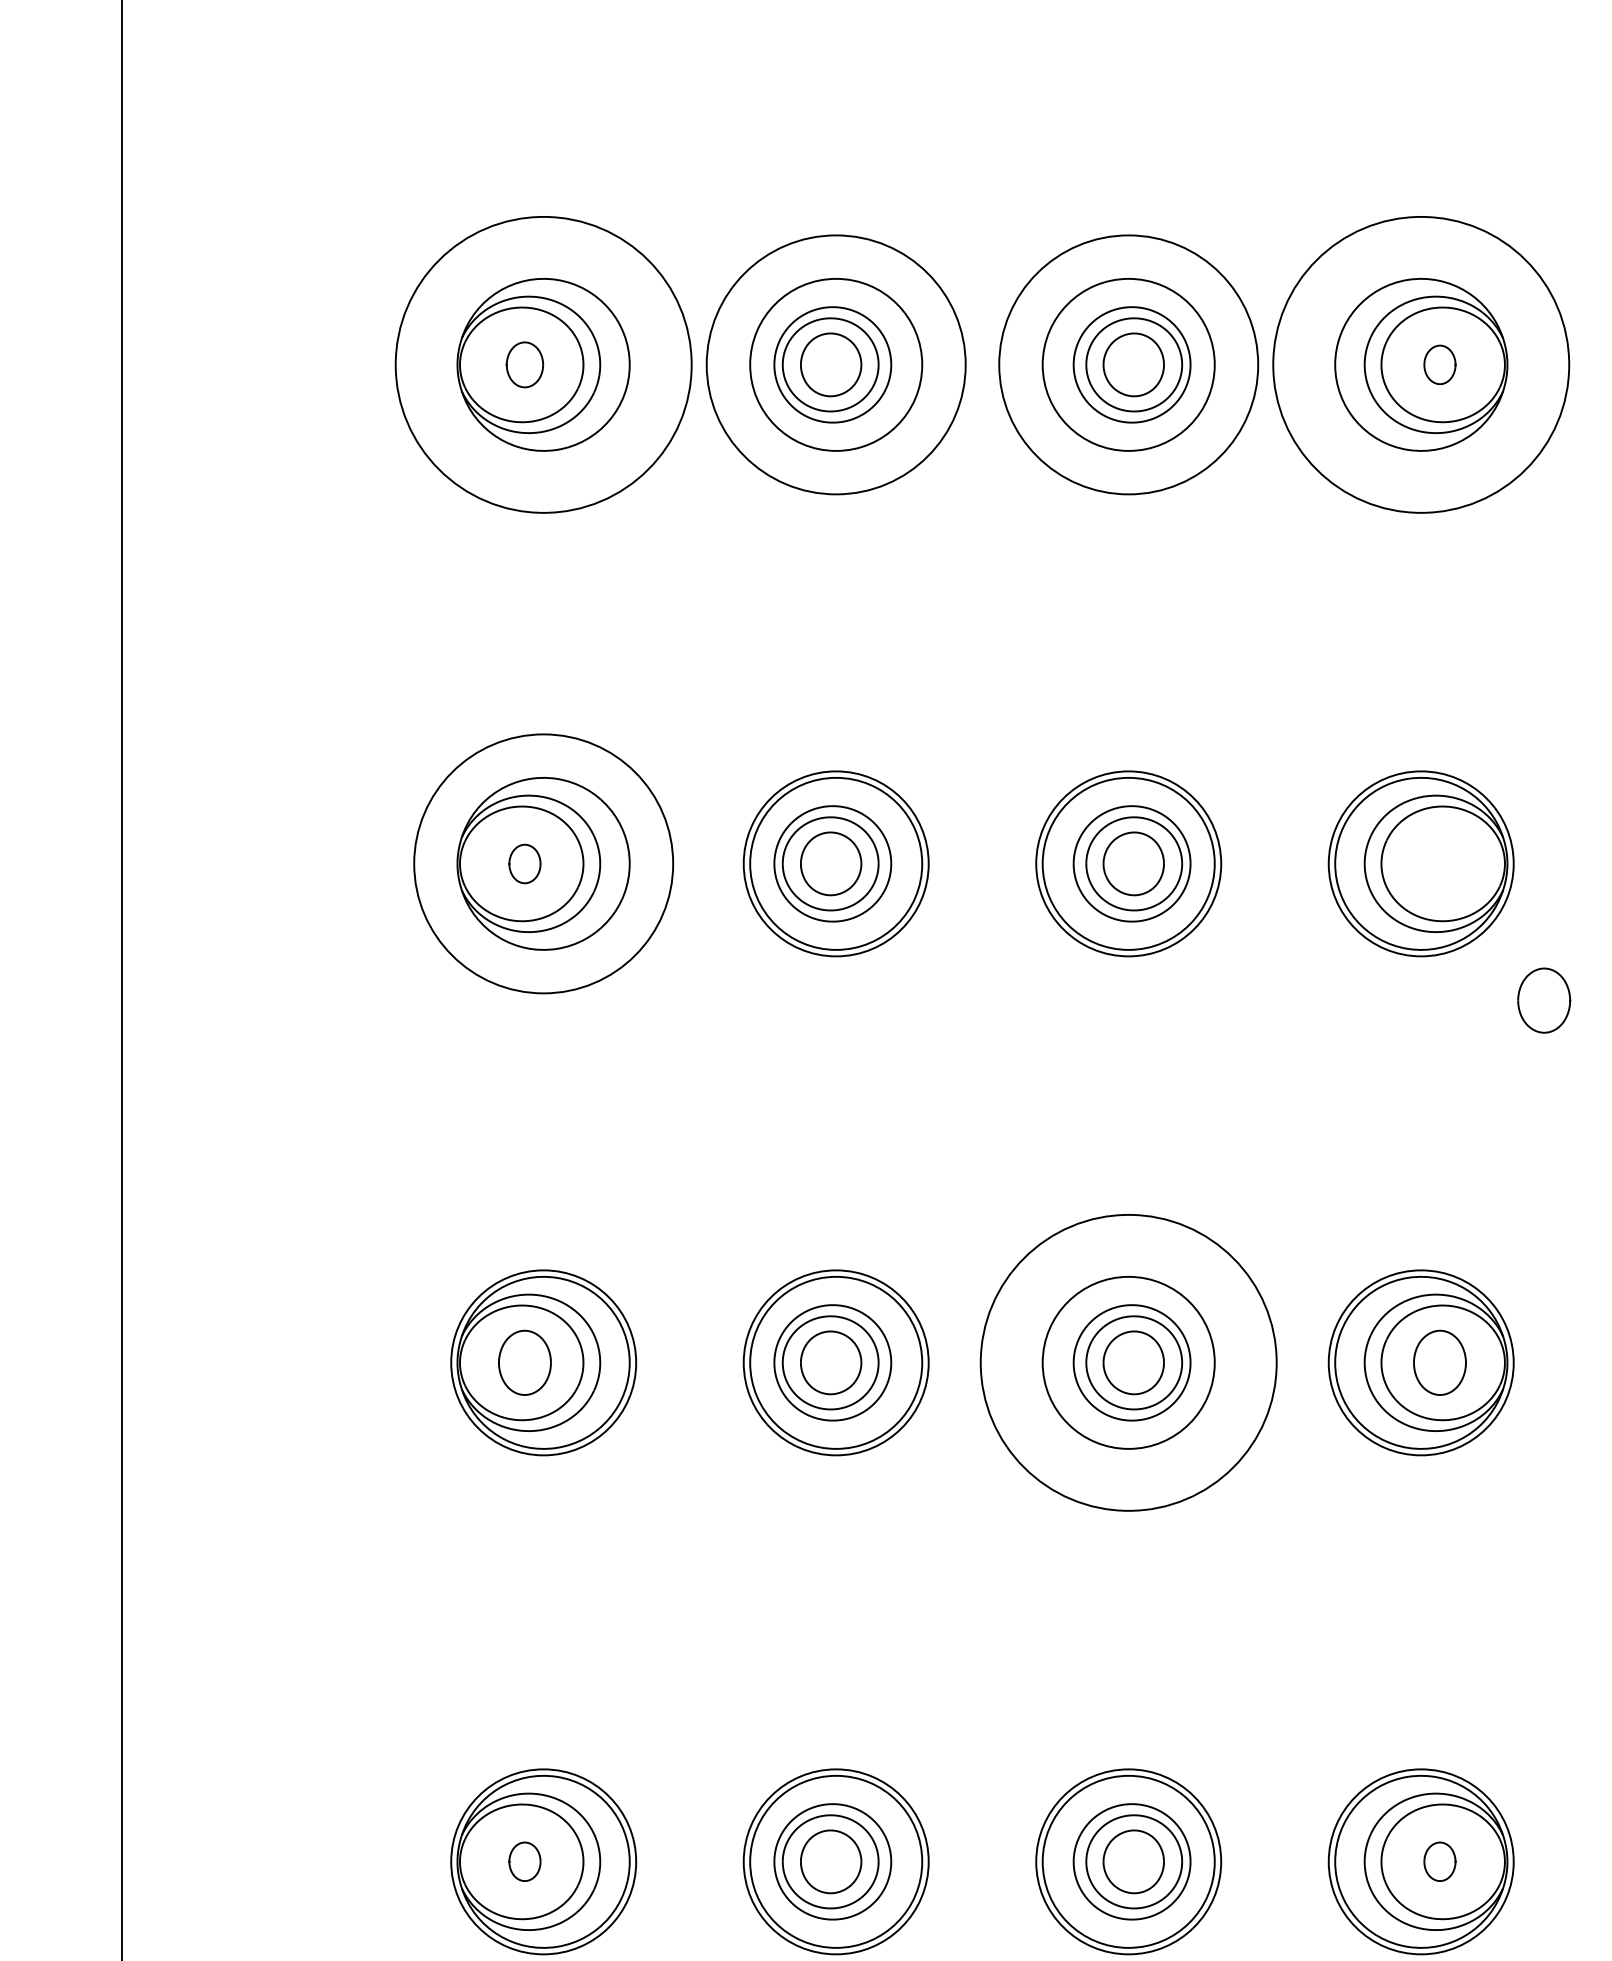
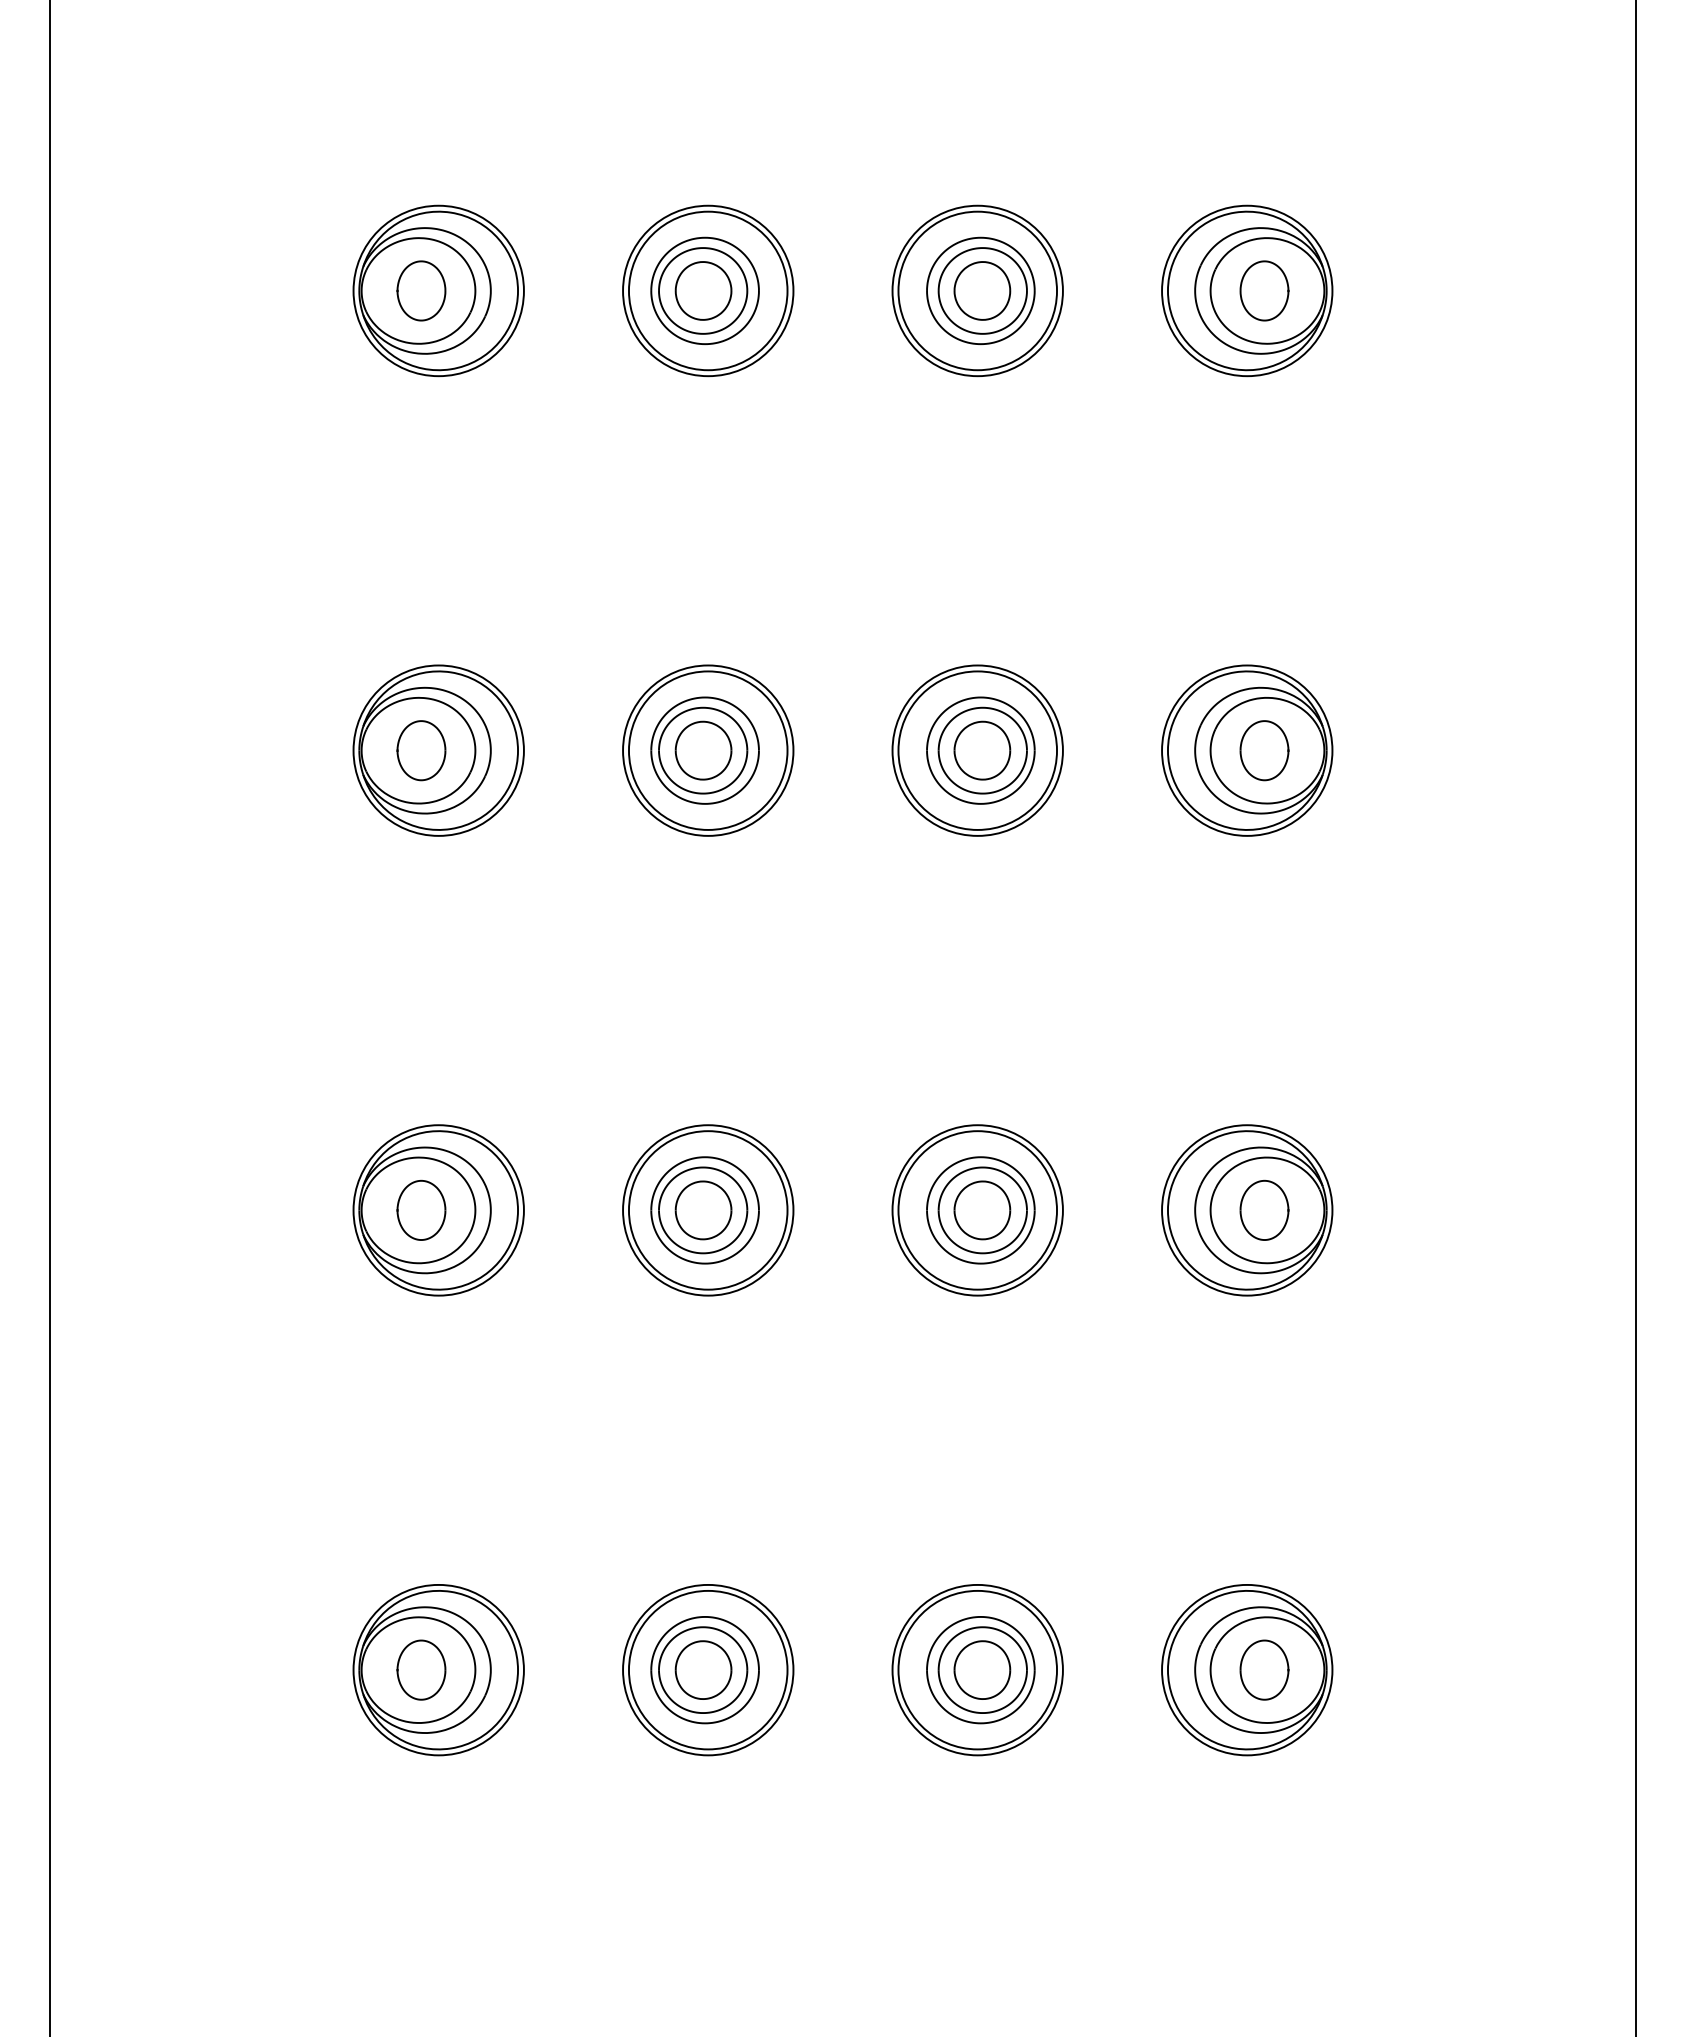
part: (524, 364) -> (421, 290), size x1.43
circle: (543, 364) -> (438, 290), size x0.62
circle: (836, 364) -> (708, 290), size x0.71
circle: (1128, 364) -> (977, 290), size x0.71
circle: (1421, 364) -> (1247, 290), size x0.62
part: (1439, 364) -> (1264, 290), size x1.67
part: (524, 863) -> (421, 750), size x1.67
circle: (543, 863) -> (438, 750), size x0.71
part: (1544, 1000) -> (1264, 750), moved
circle: (1128, 1362) -> (977, 1210), size x0.62
part: (524, 1861) -> (421, 1669), size x1.67
part: (1439, 1861) -> (1264, 1669), size x1.67

